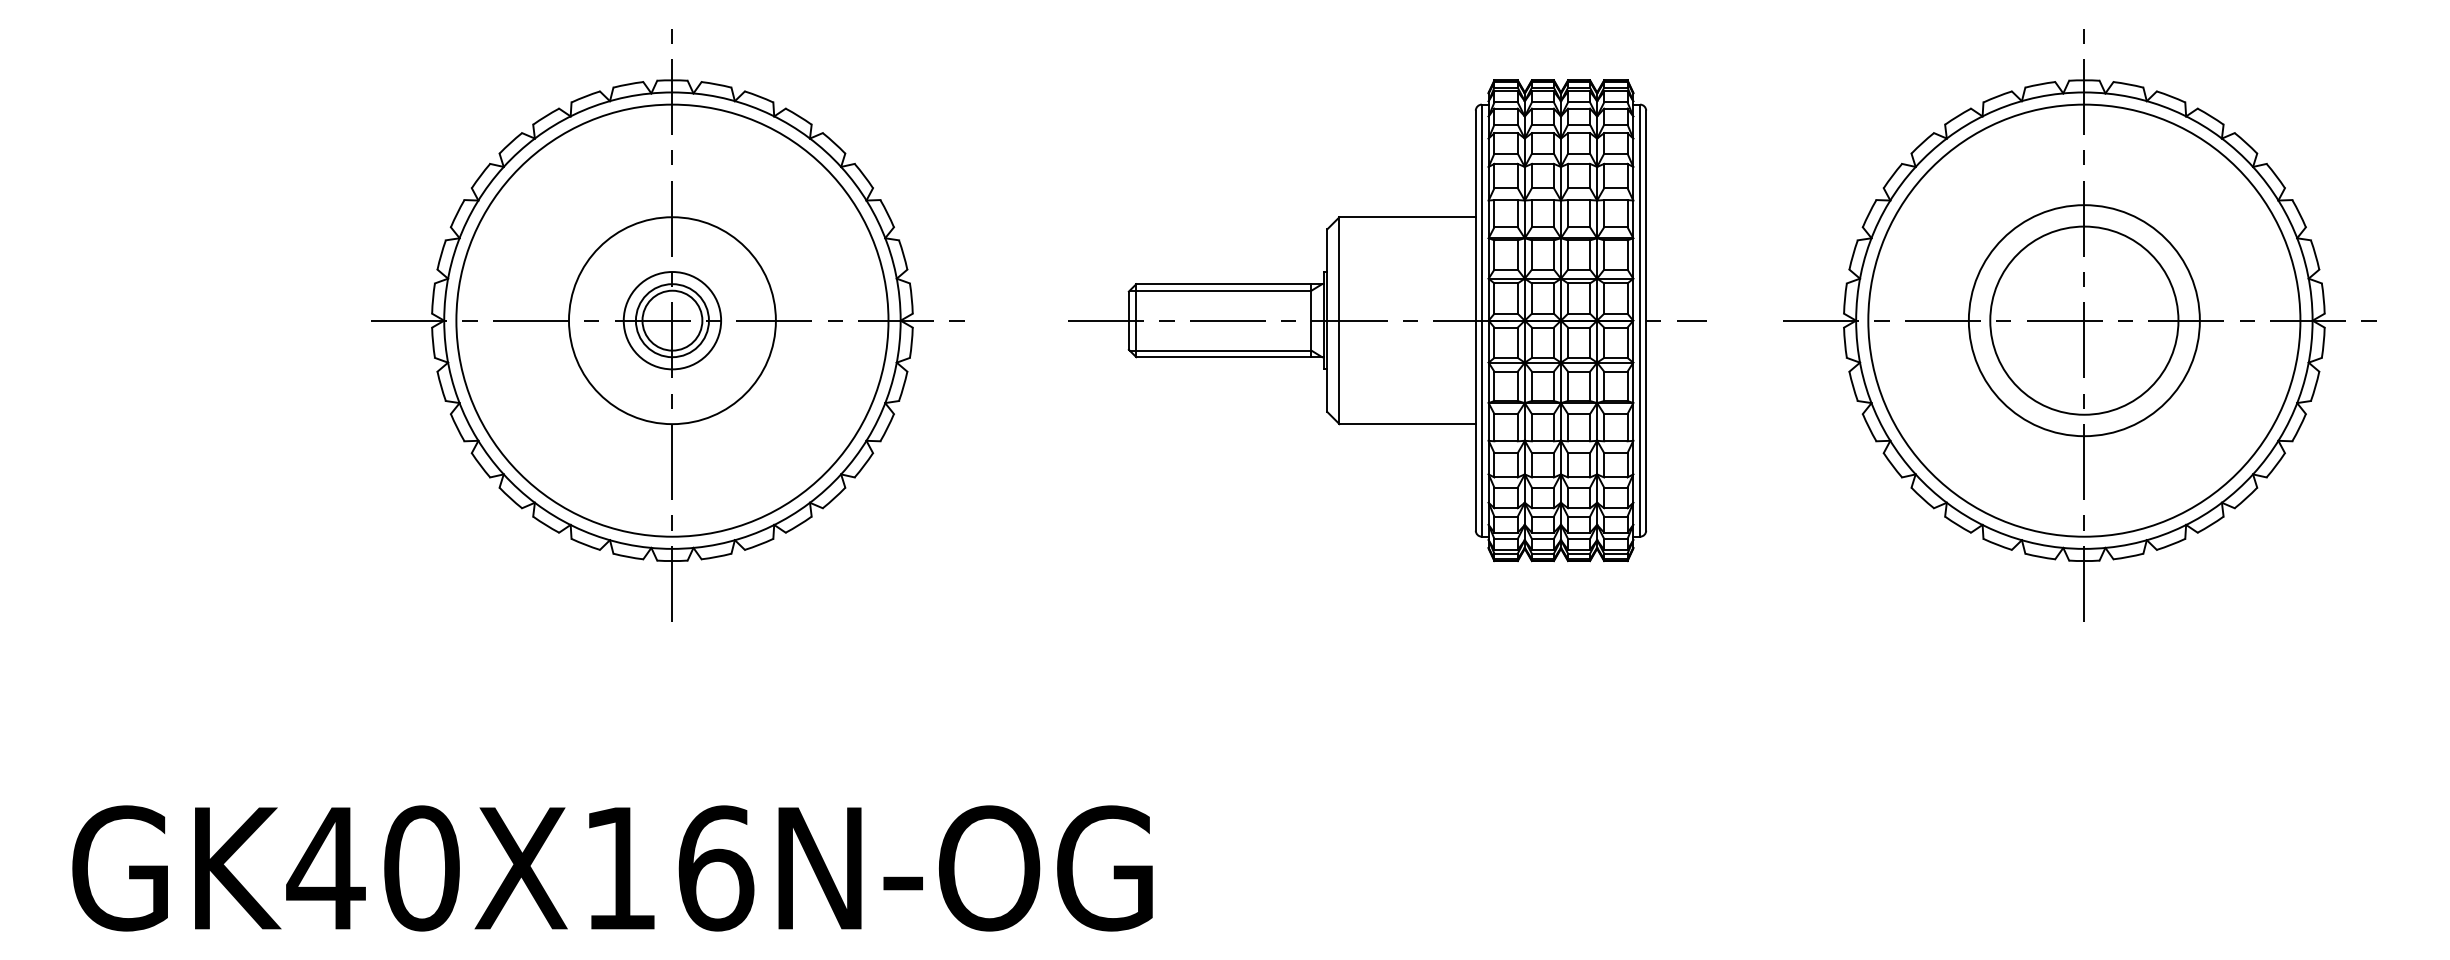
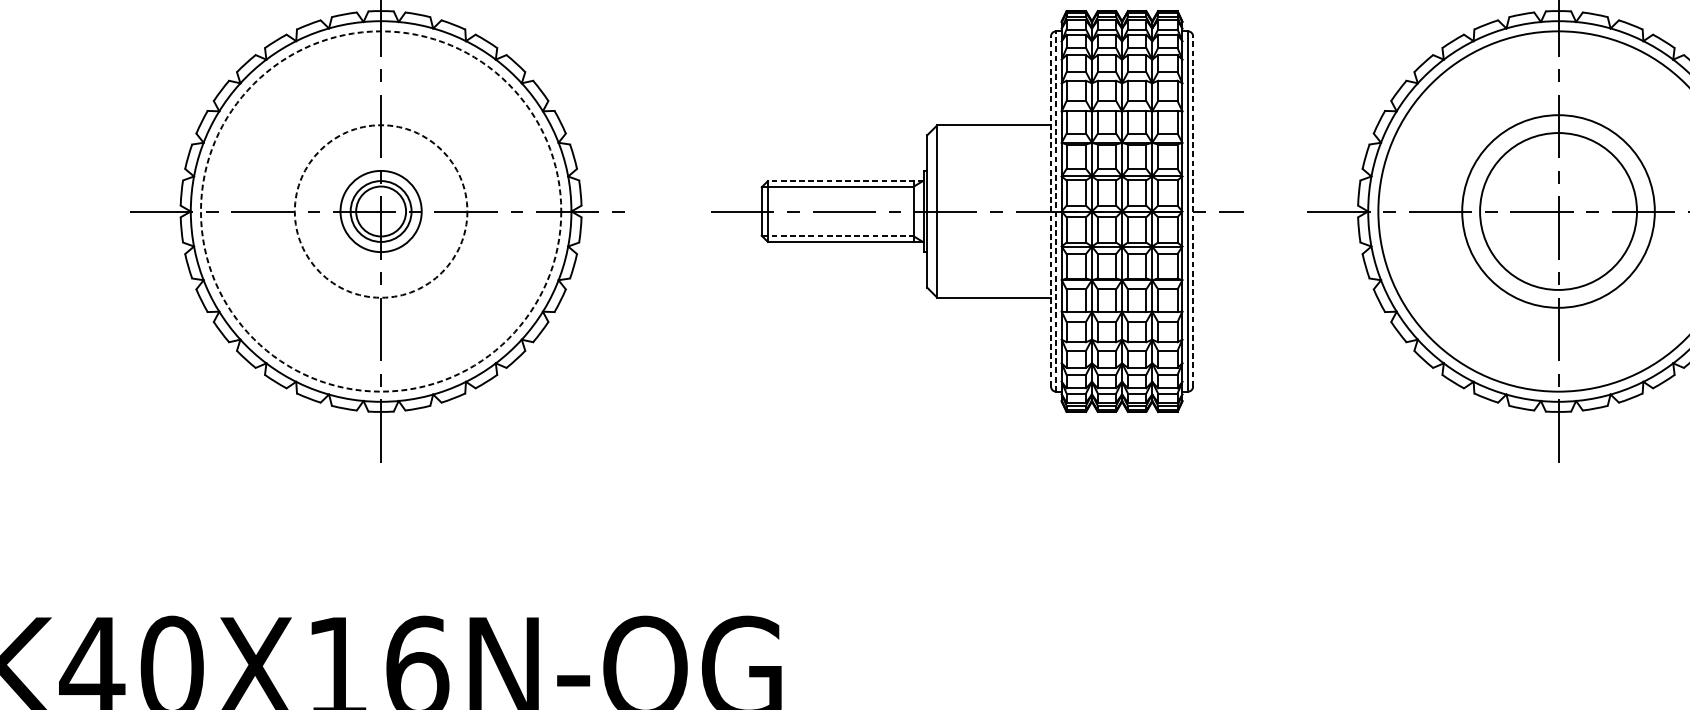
line: (1229, 284) -> (845, 181), solid -> dashed
circle: (671, 320) -> (380, 211), solid -> dashed
circle: (672, 320) -> (381, 211), solid -> dashed
line: (1475, 320) -> (1050, 211), solid -> dashed
line: (1481, 320) -> (1055, 211), solid -> dashed
line: (1646, 320) -> (1193, 211), solid -> dashed
line: (1220, 350) -> (838, 236), solid -> dashed

